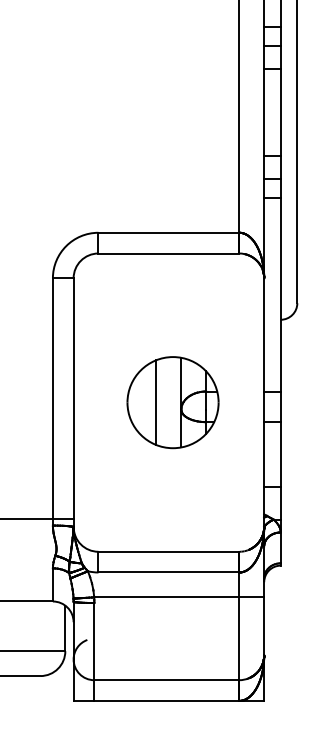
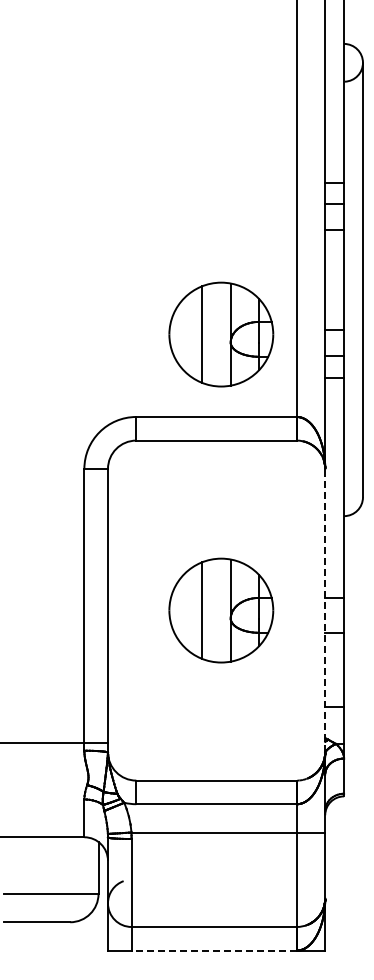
part: (173, 160) -> (221, 334), added
line: (264, 402) -> (325, 610), solid -> dashed
line: (167, 700) -> (214, 950), solid -> dashed

